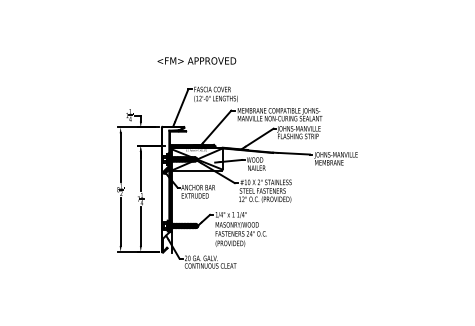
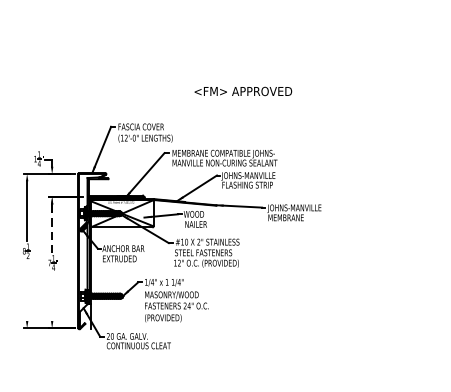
text: (196, 60) -> (242, 90), moved
line: (140, 171) -> (51, 228), solid -> dashed
line: (120, 221) -> (26, 290), removed
line: (140, 226) -> (51, 296), removed

